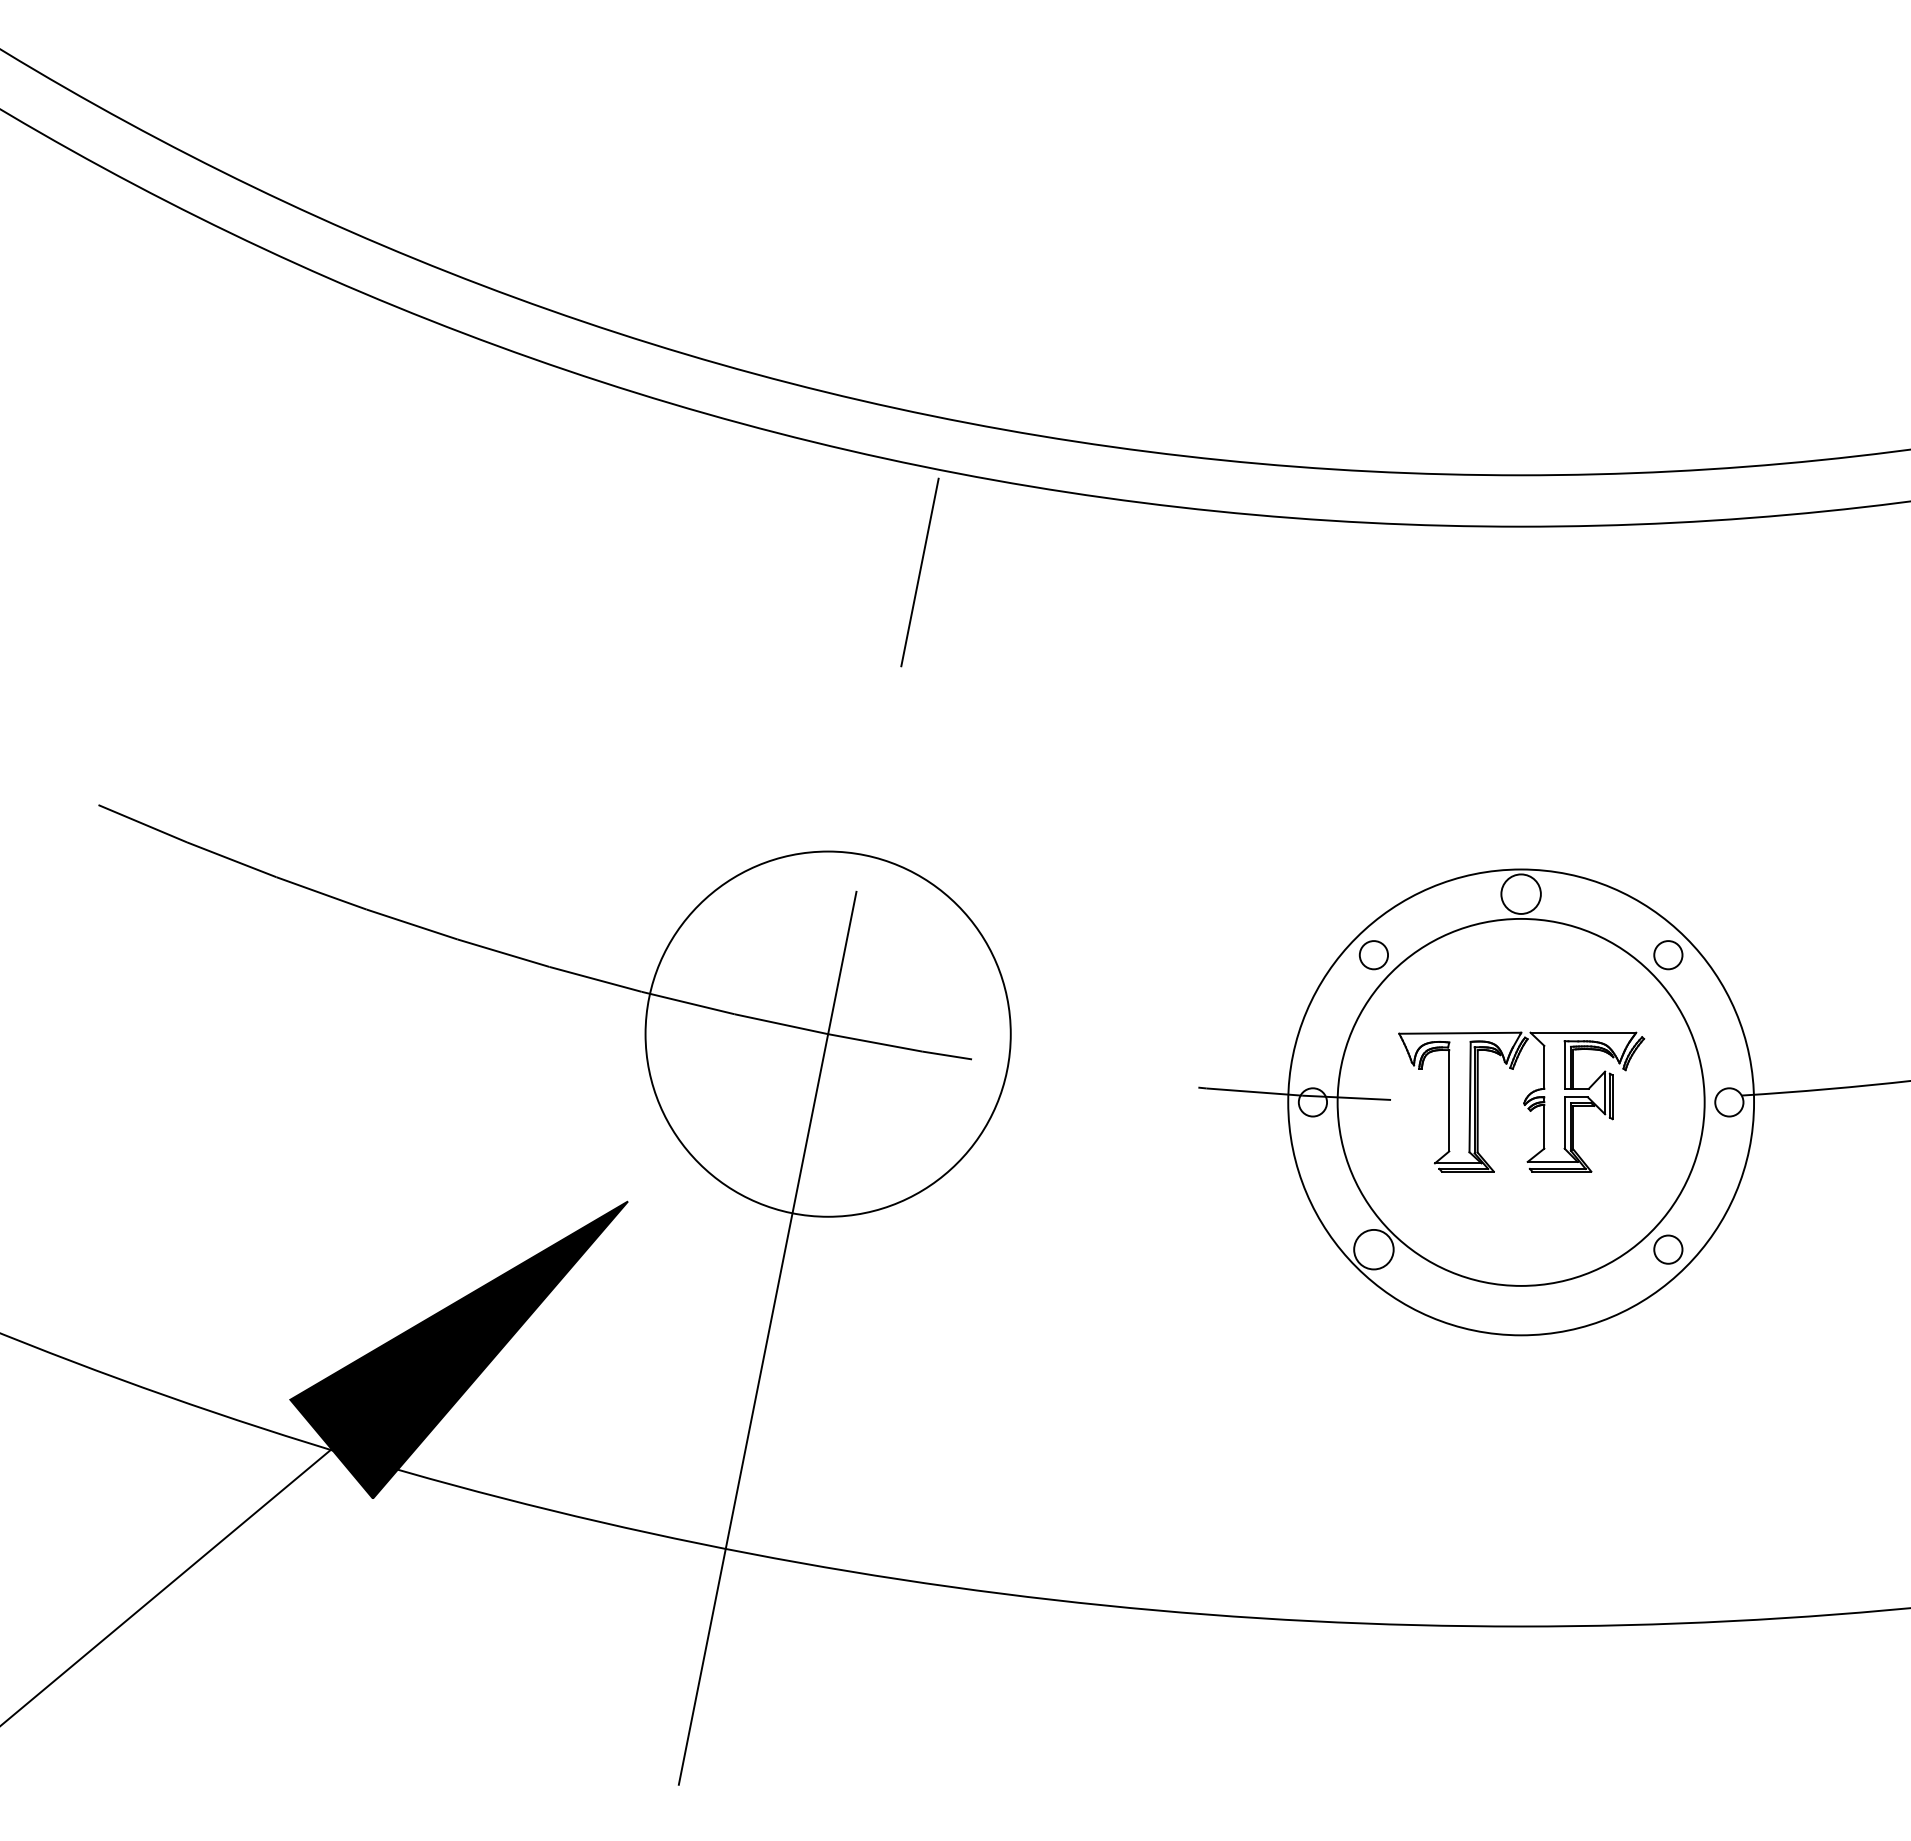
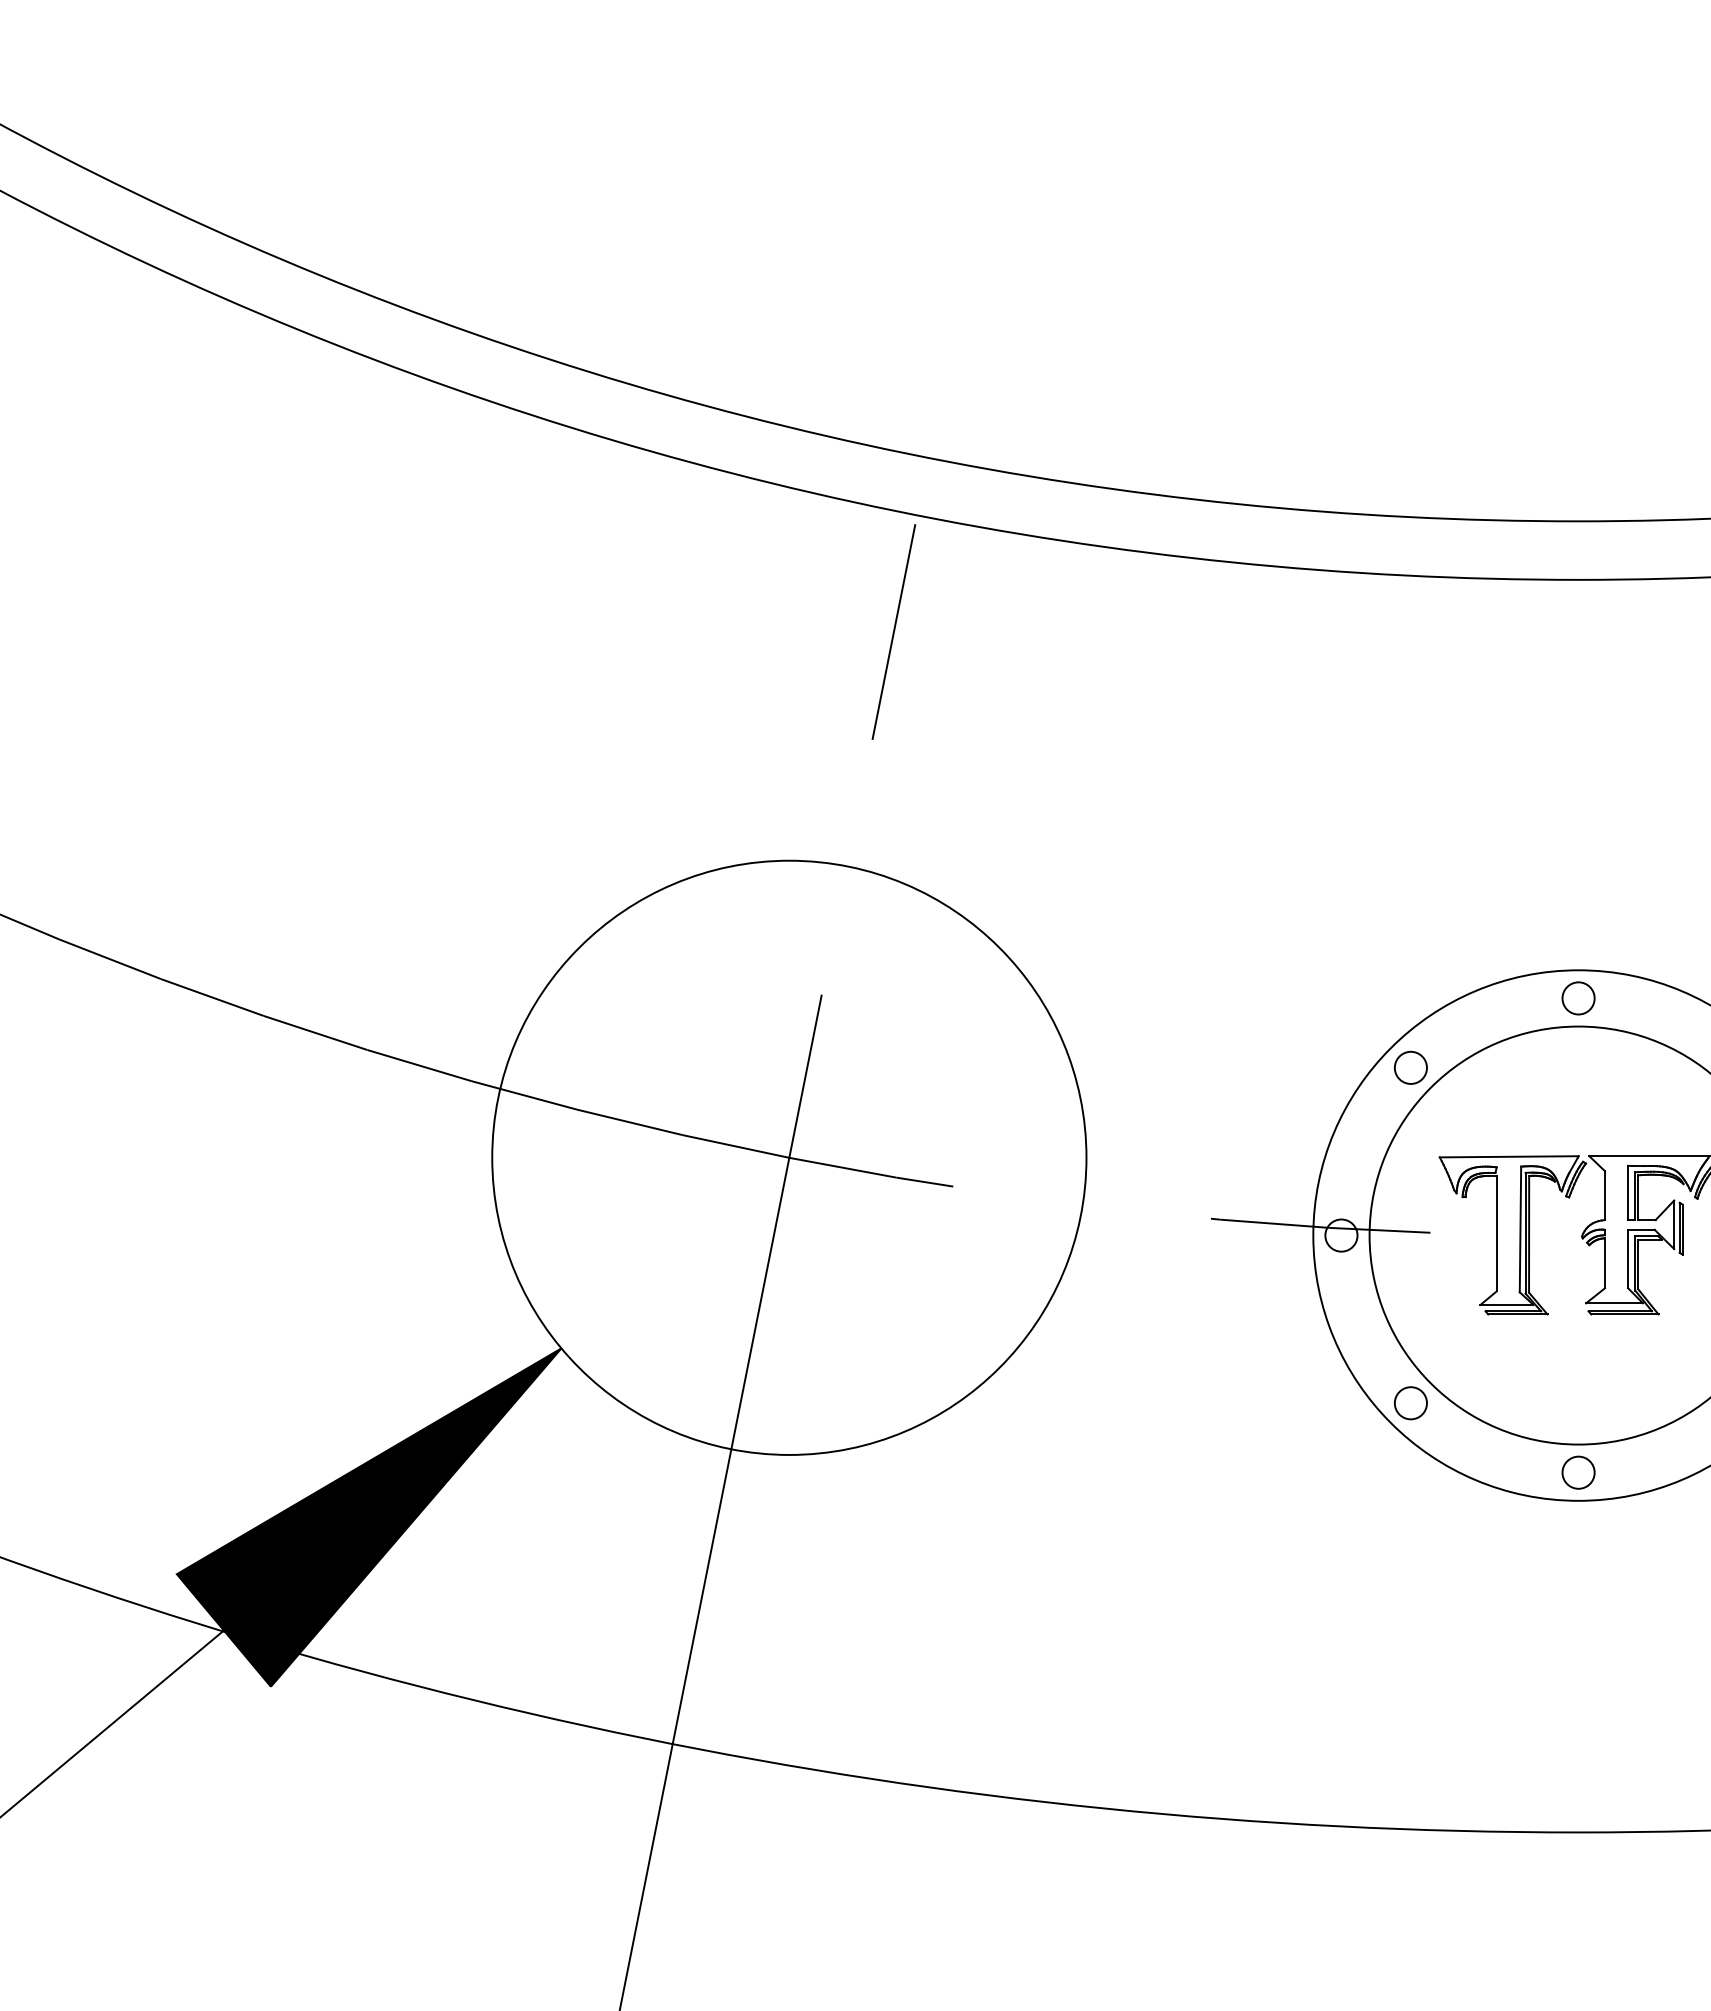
circle: (1521, 894) -> (1578, 998), size x0.71
circle: (828, 1034) -> (789, 1158), size x1.43
circle: (1373, 1249) -> (1410, 1403), size x0.71
circle: (1521, 1310) -> (1578, 1472), added

